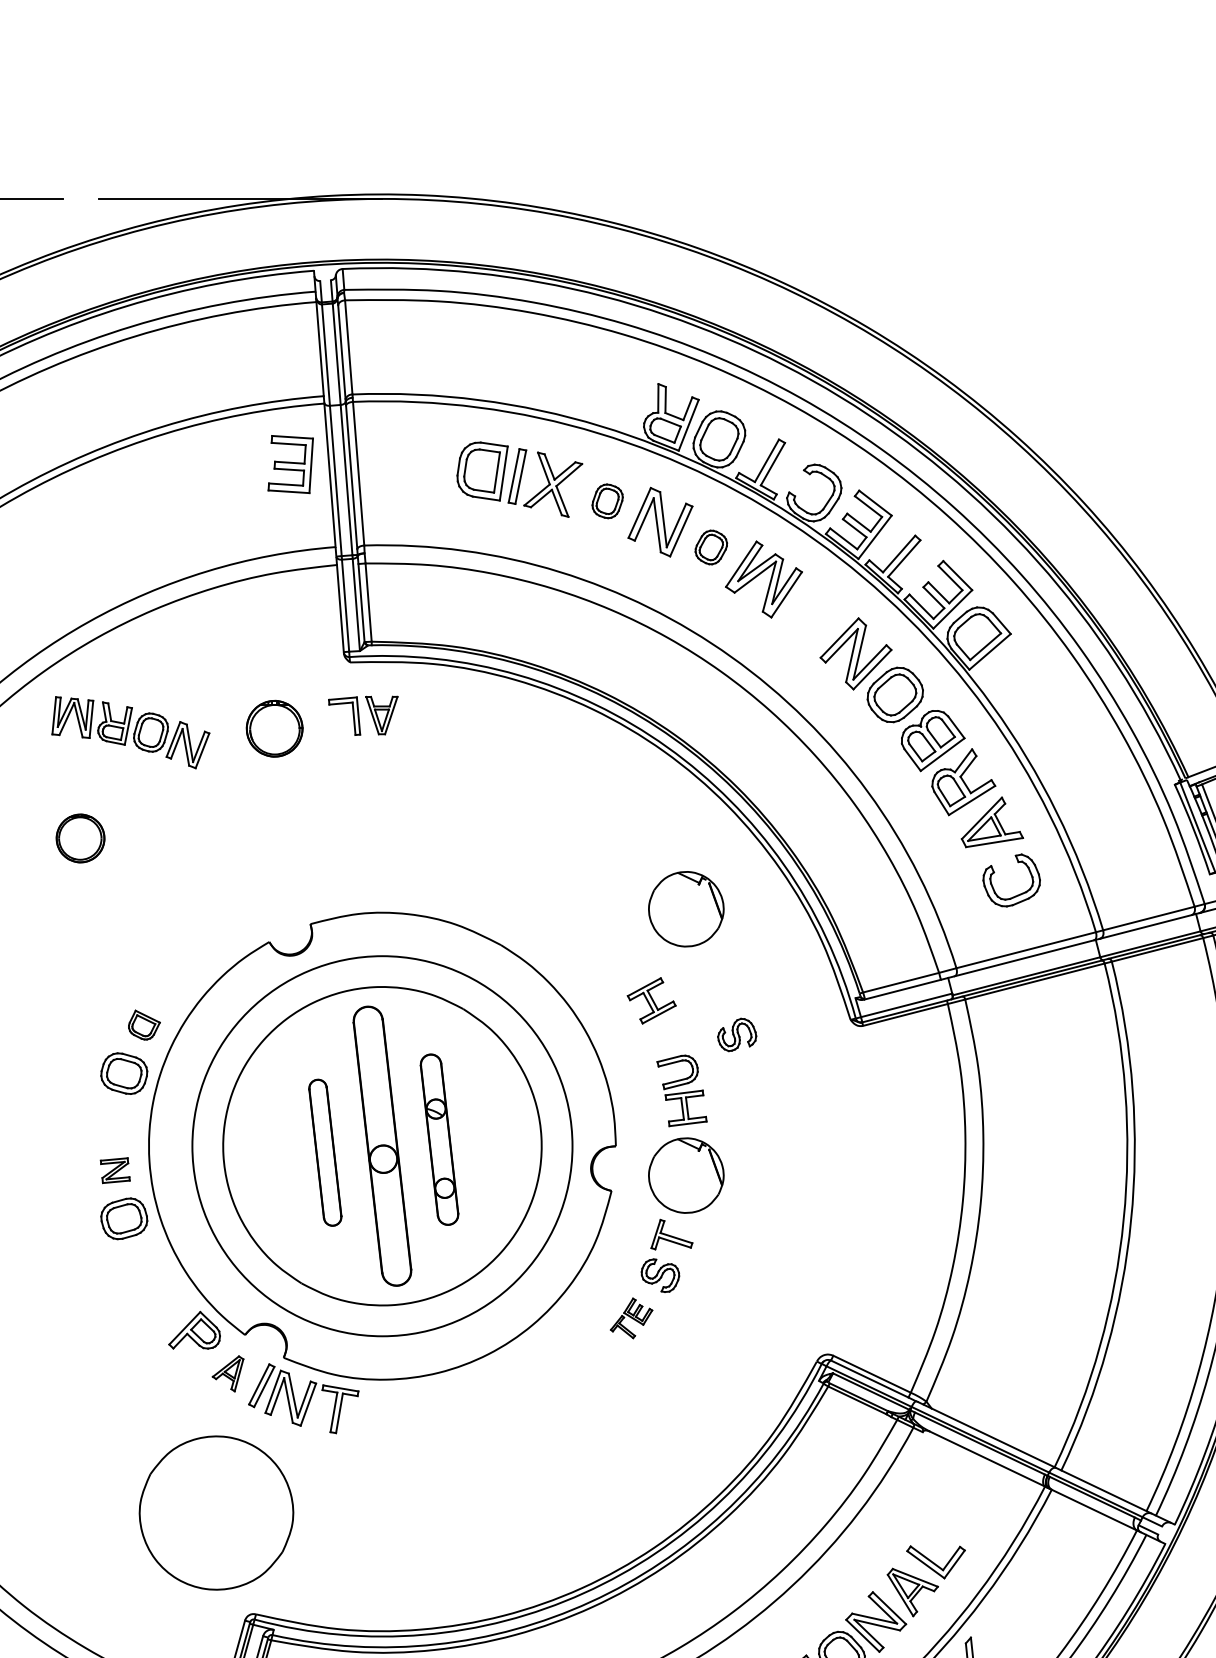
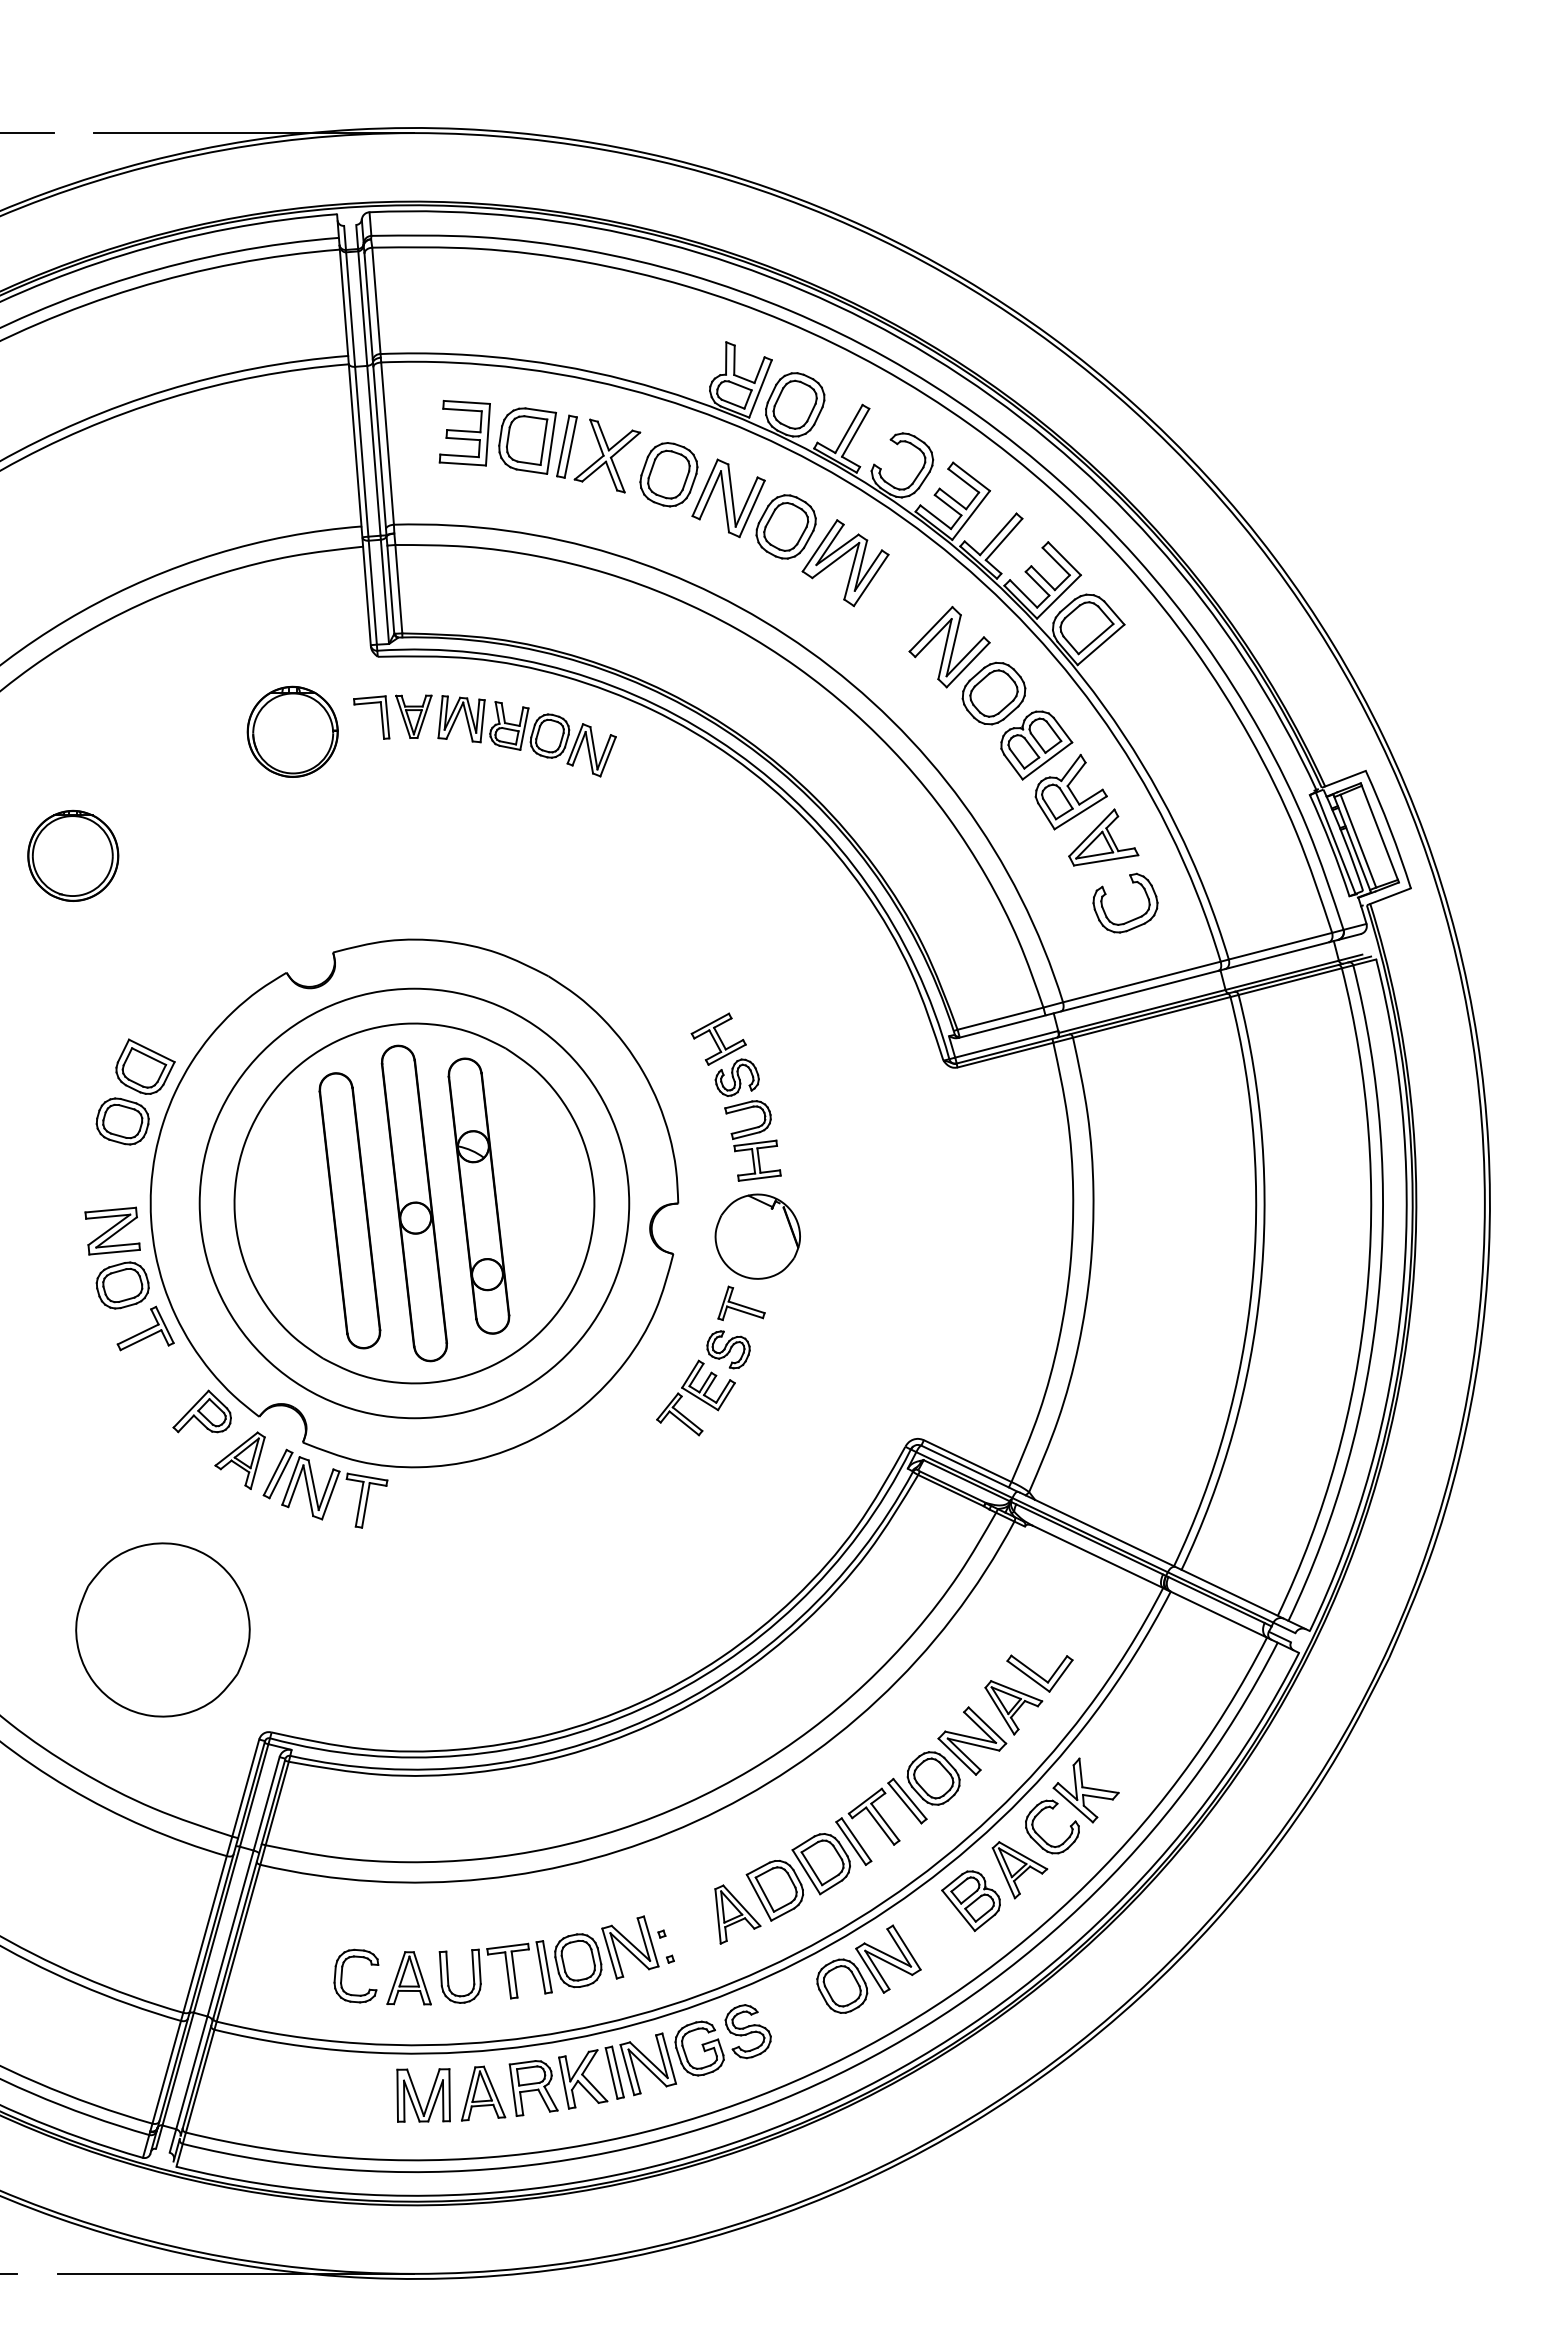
part: (290, 463) -> (464, 432), moved
part: (607, 501) -> (668, 474), size x1.67
part: (710, 547) -> (785, 526), size x1.67
part: (274, 728) -> (292, 731), size x1.43
part: (130, 732) -> (526, 736), moved
part: (80, 838) -> (73, 855), size x1.67
part: (686, 909) -> (757, 935), removed
part: (144, 1025) -> (145, 1066), size x1.67
part: (736, 1034) -> (736, 1077), moved
part: (439, 1139) -> (478, 1195), size x1.43
part: (324, 1152) -> (349, 1210), size x1.67
part: (115, 1170) -> (112, 1230), size x1.67
part: (144, 1256) -> (145, 1328), added
part: (631, 1317) -> (695, 1397), size x1.67
part: (227, 1373) -> (239, 1460), size x1.43
part: (216, 1512) -> (162, 1629), moved

